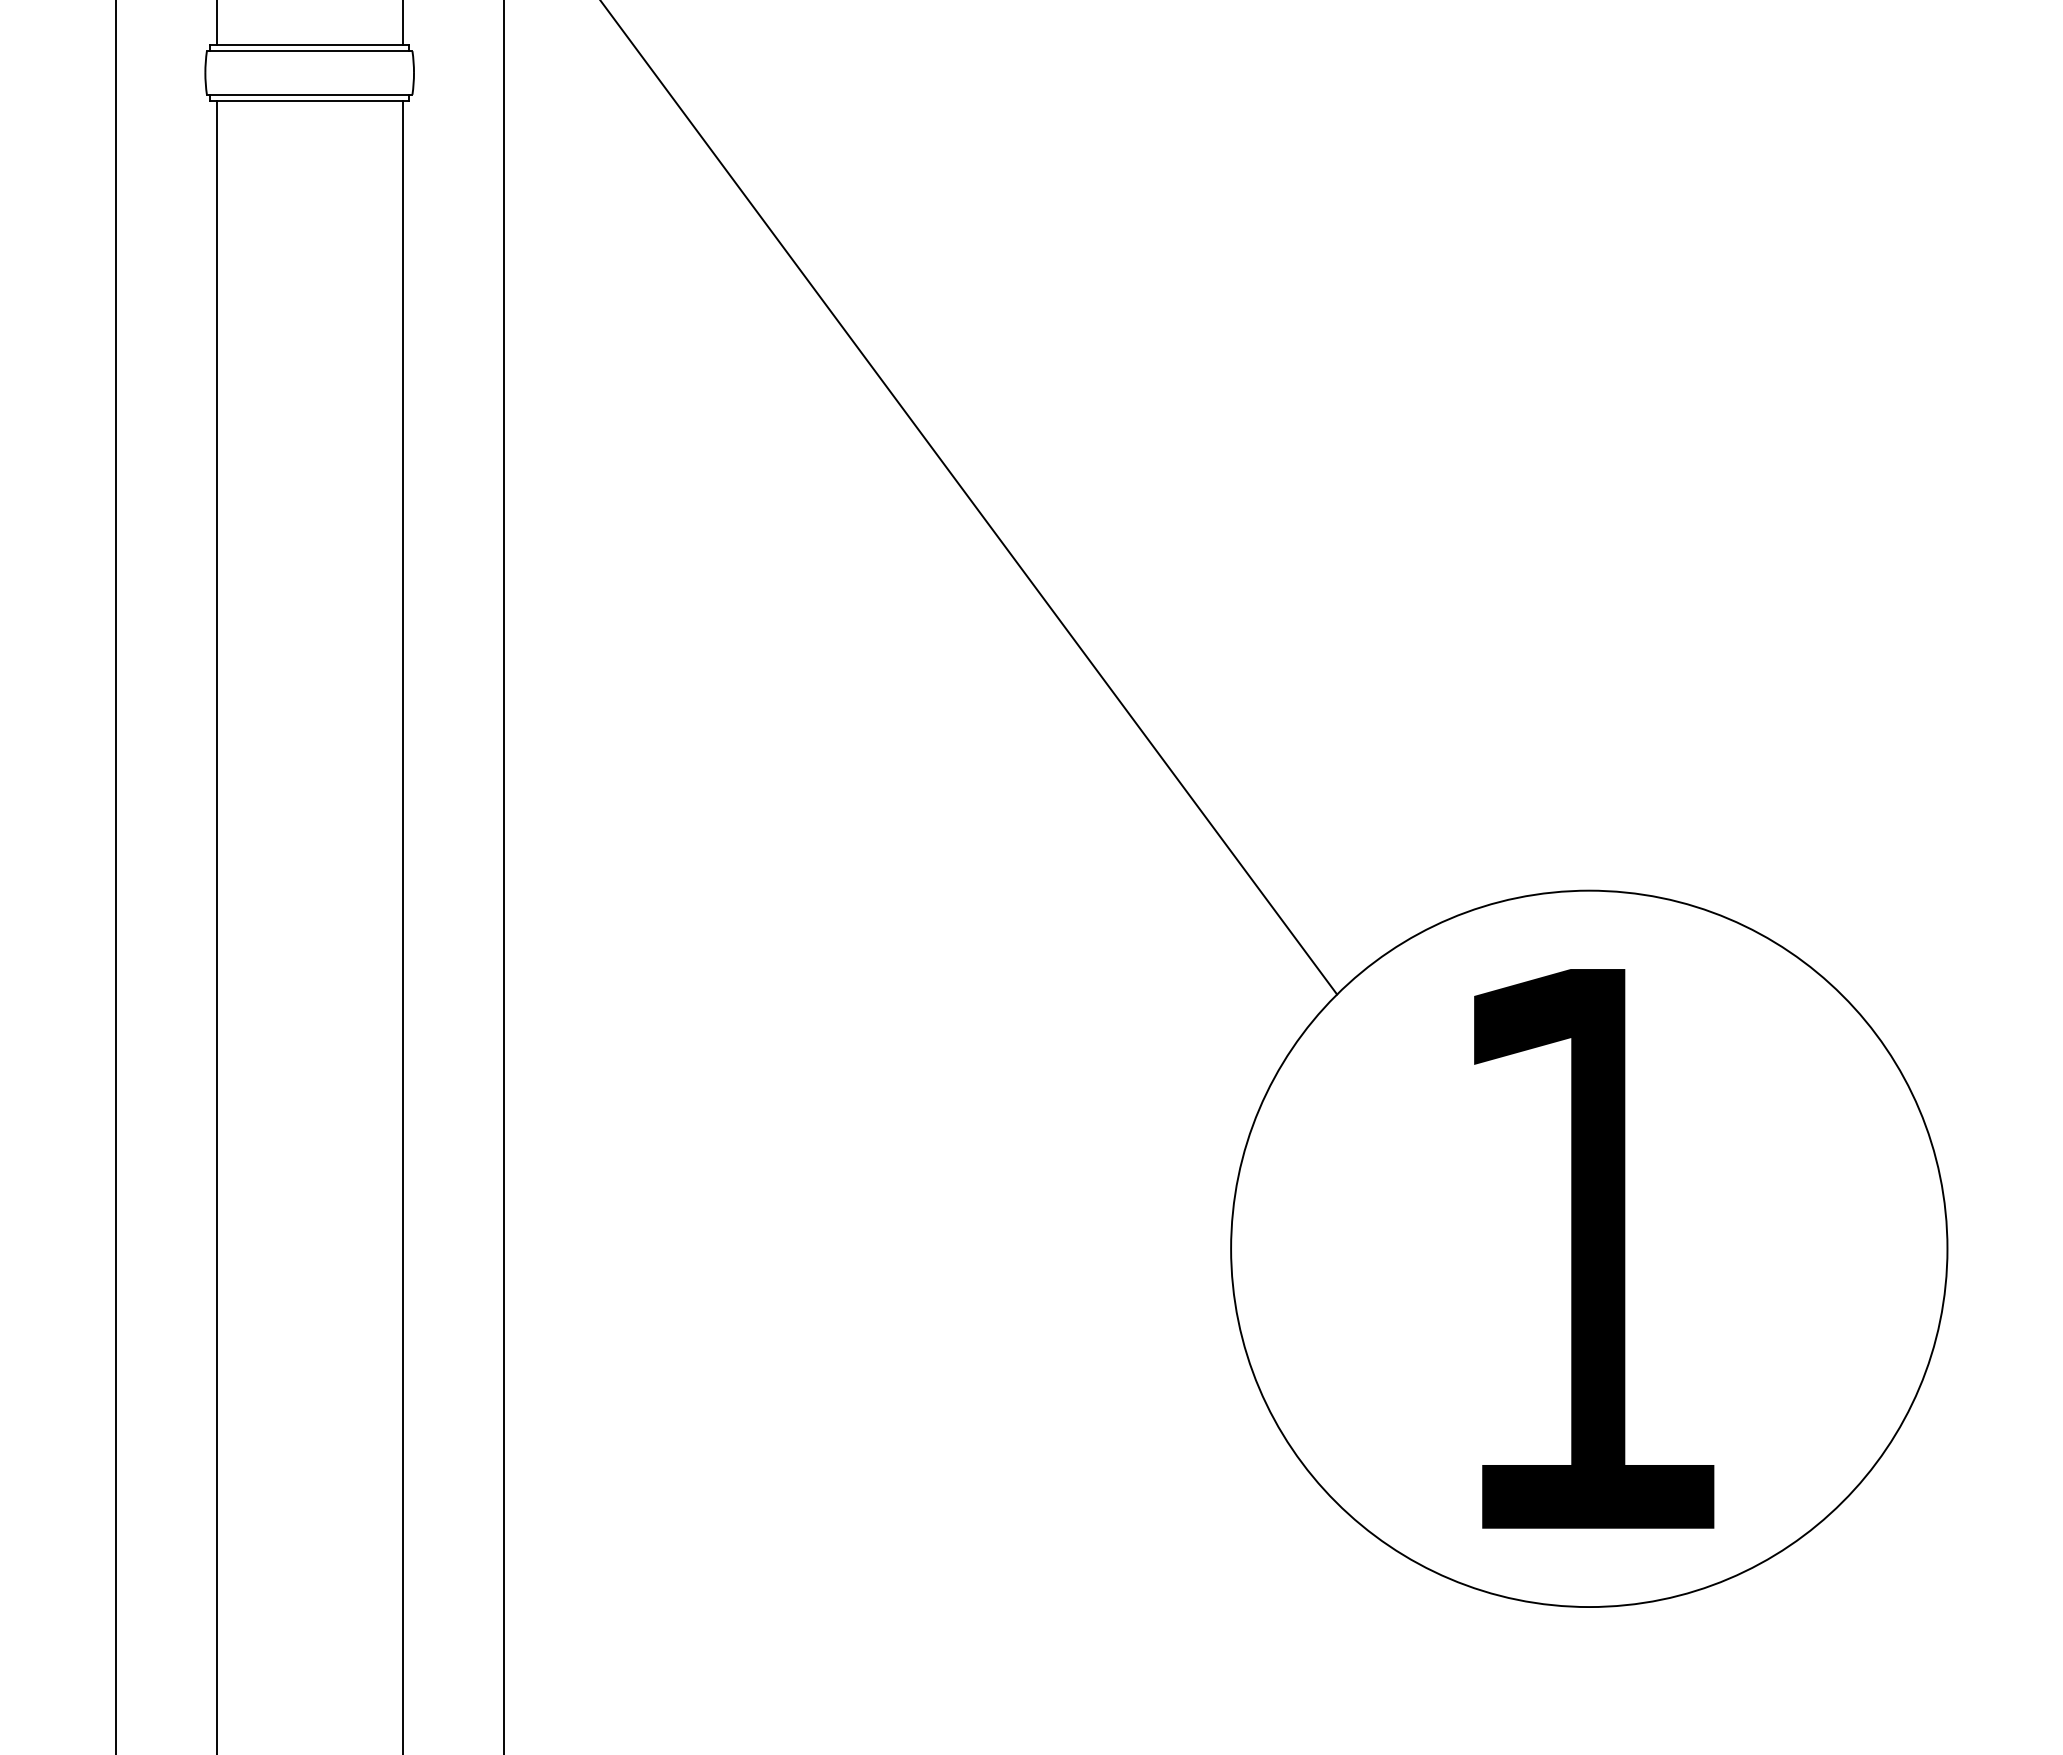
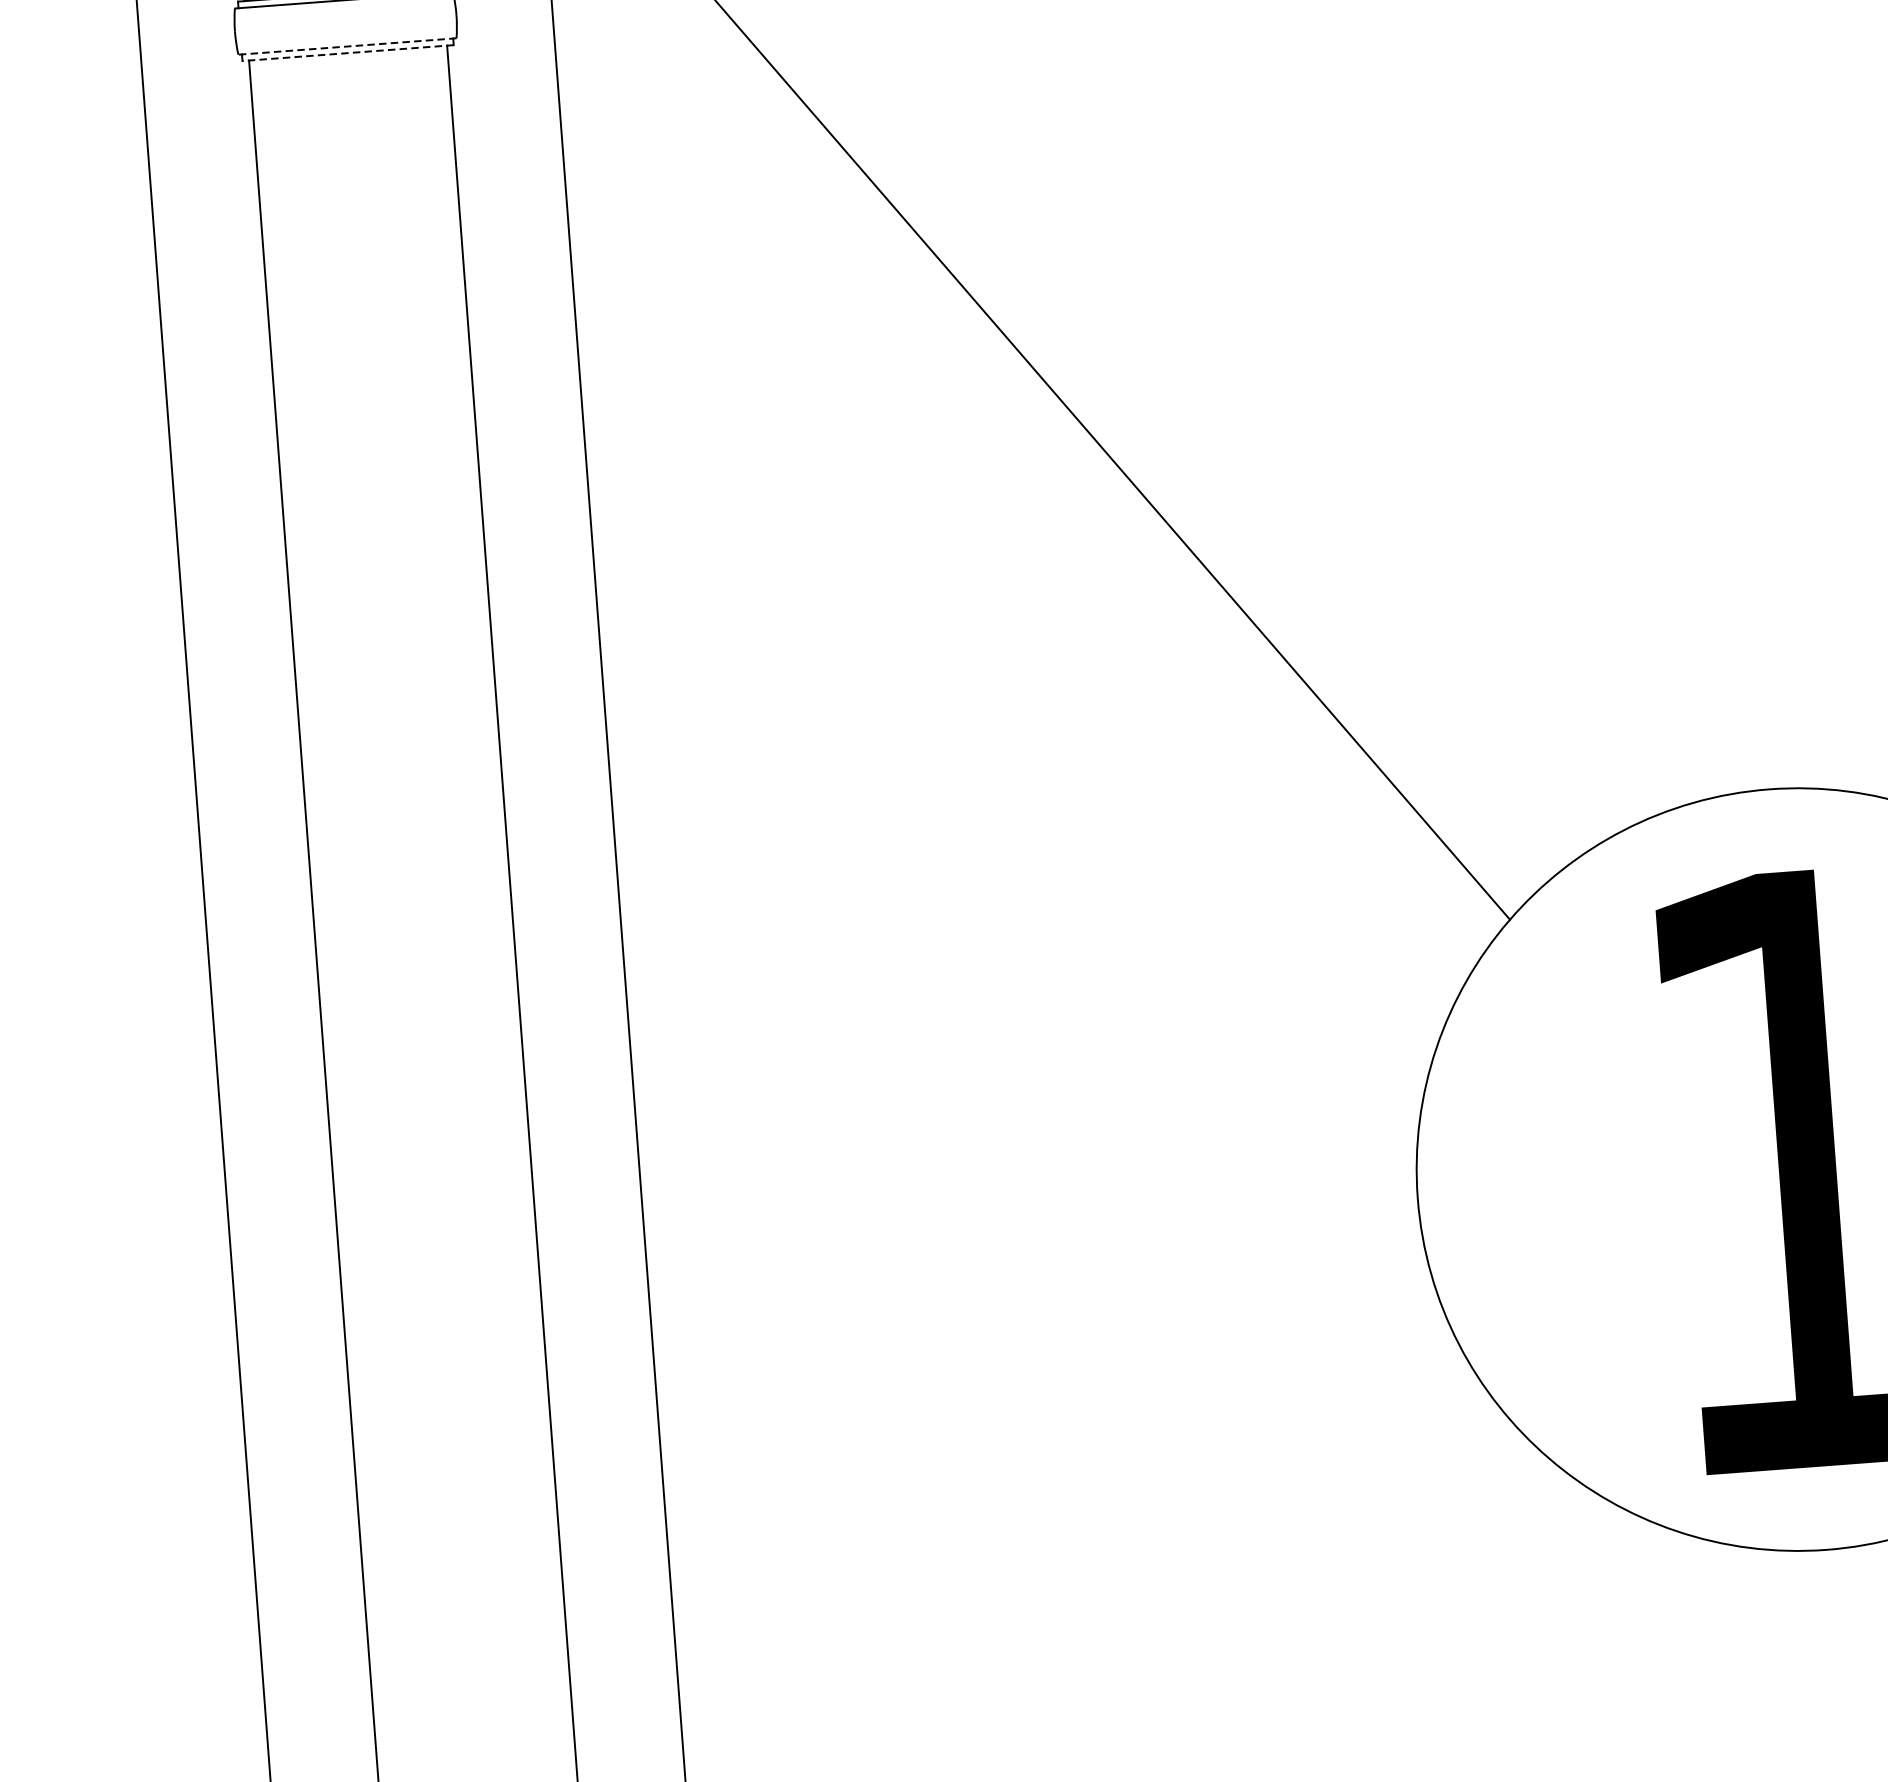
line: (309, 94) -> (347, 46), solid -> dashed
line: (309, 100) -> (347, 52), solid -> dashed

